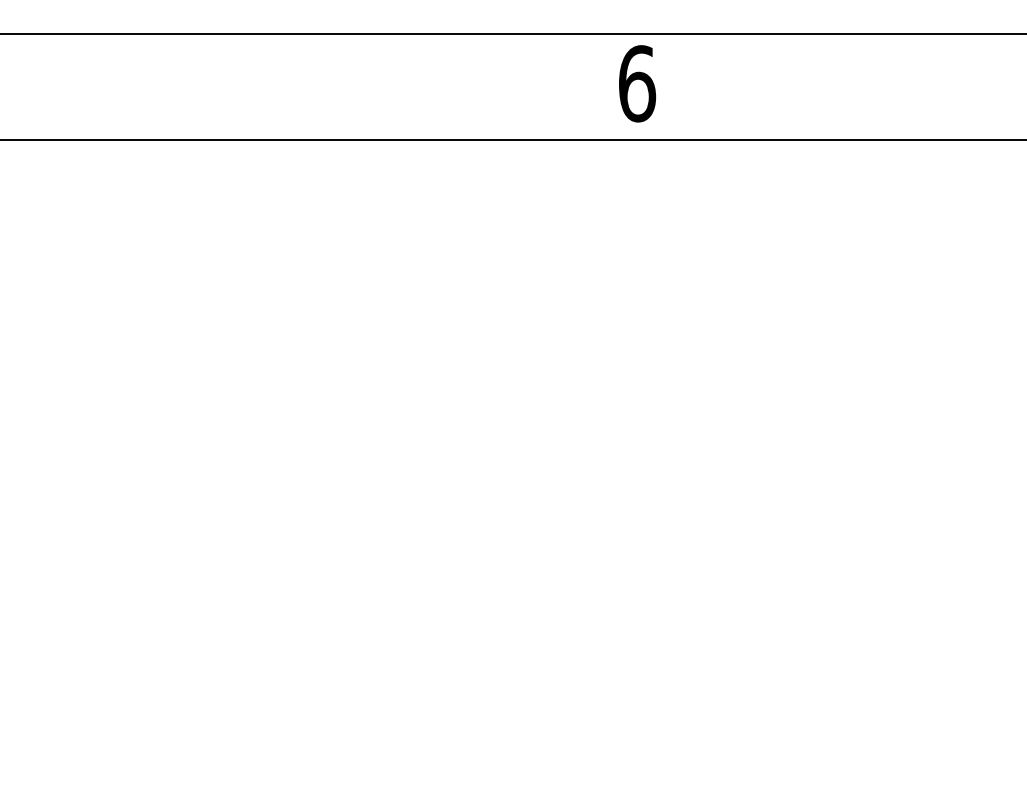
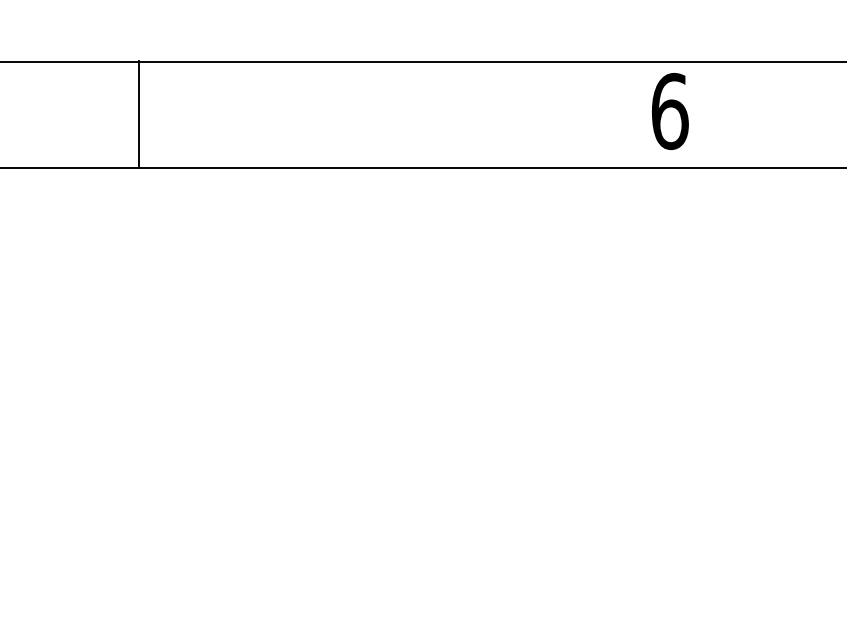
line: (104, 85) -> (138, 113), added

